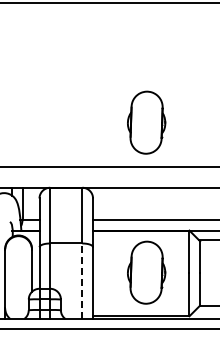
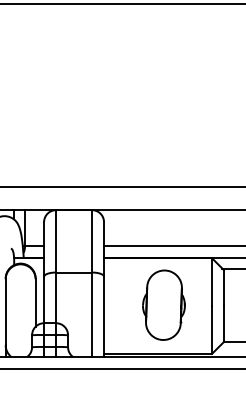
part: (146, 122) -> (163, 137), removed
line: (82, 281) -> (92, 315), dashed -> solid

